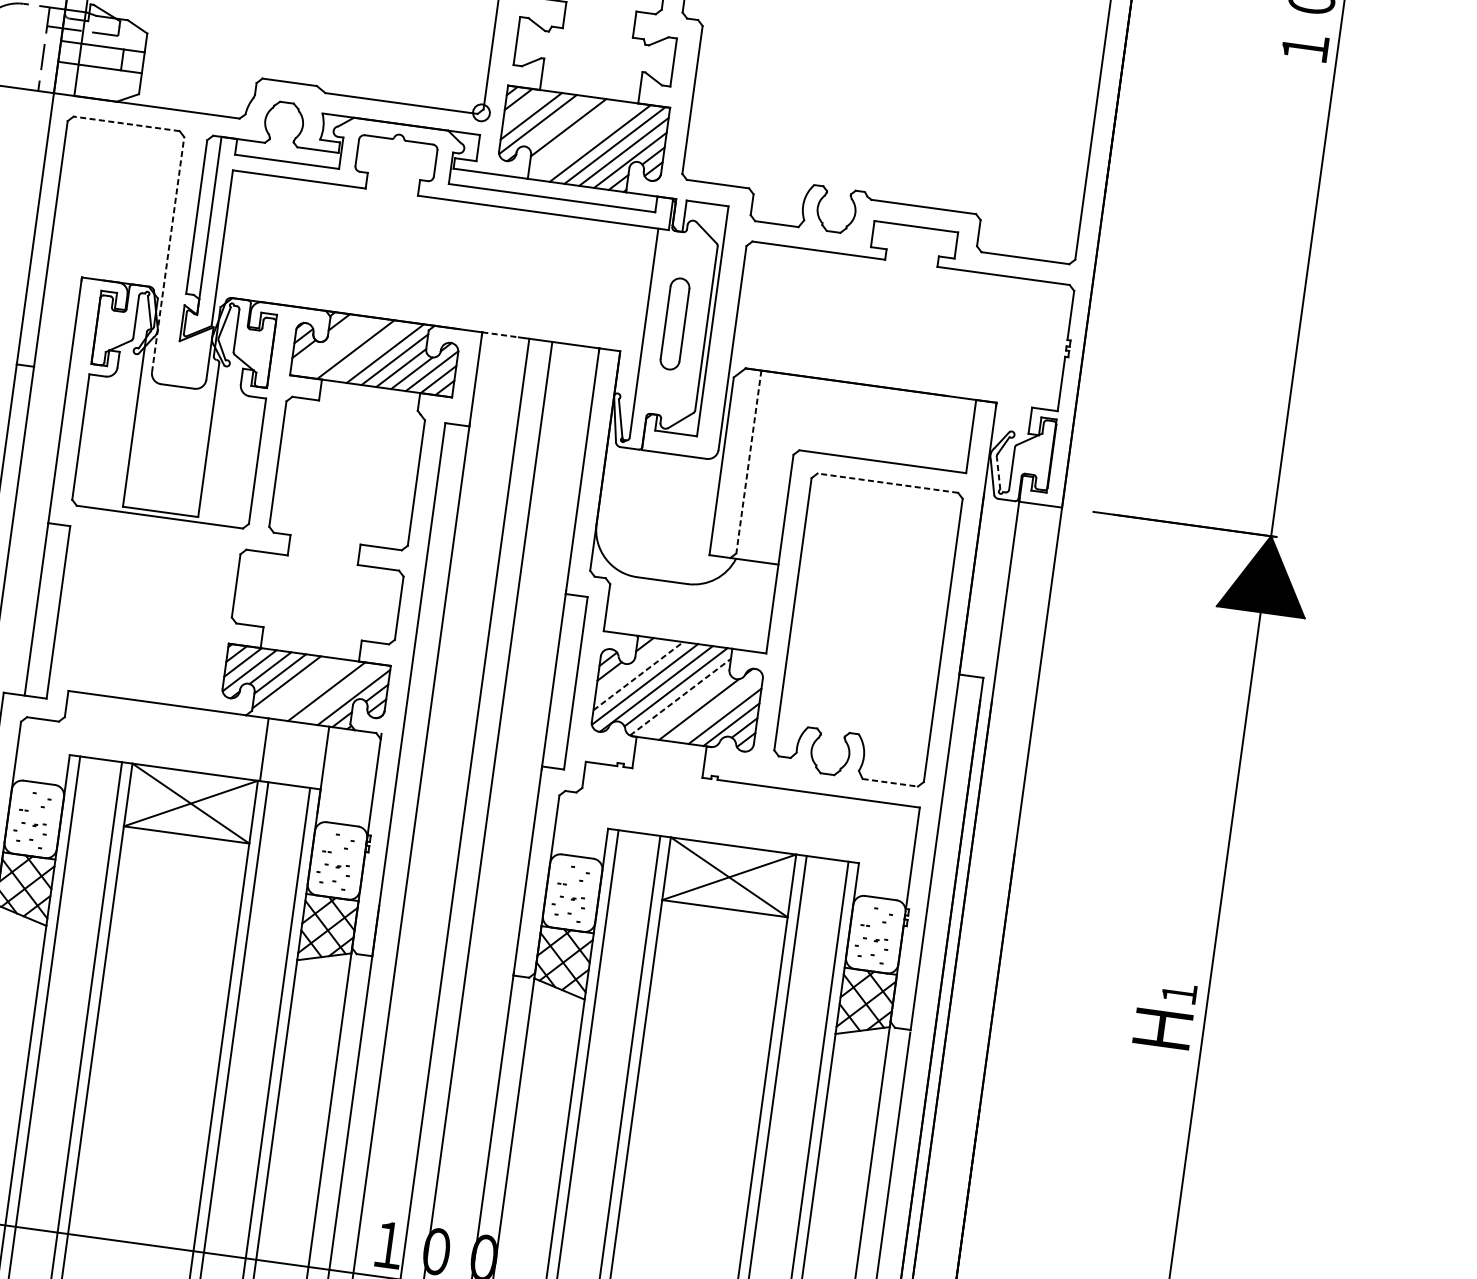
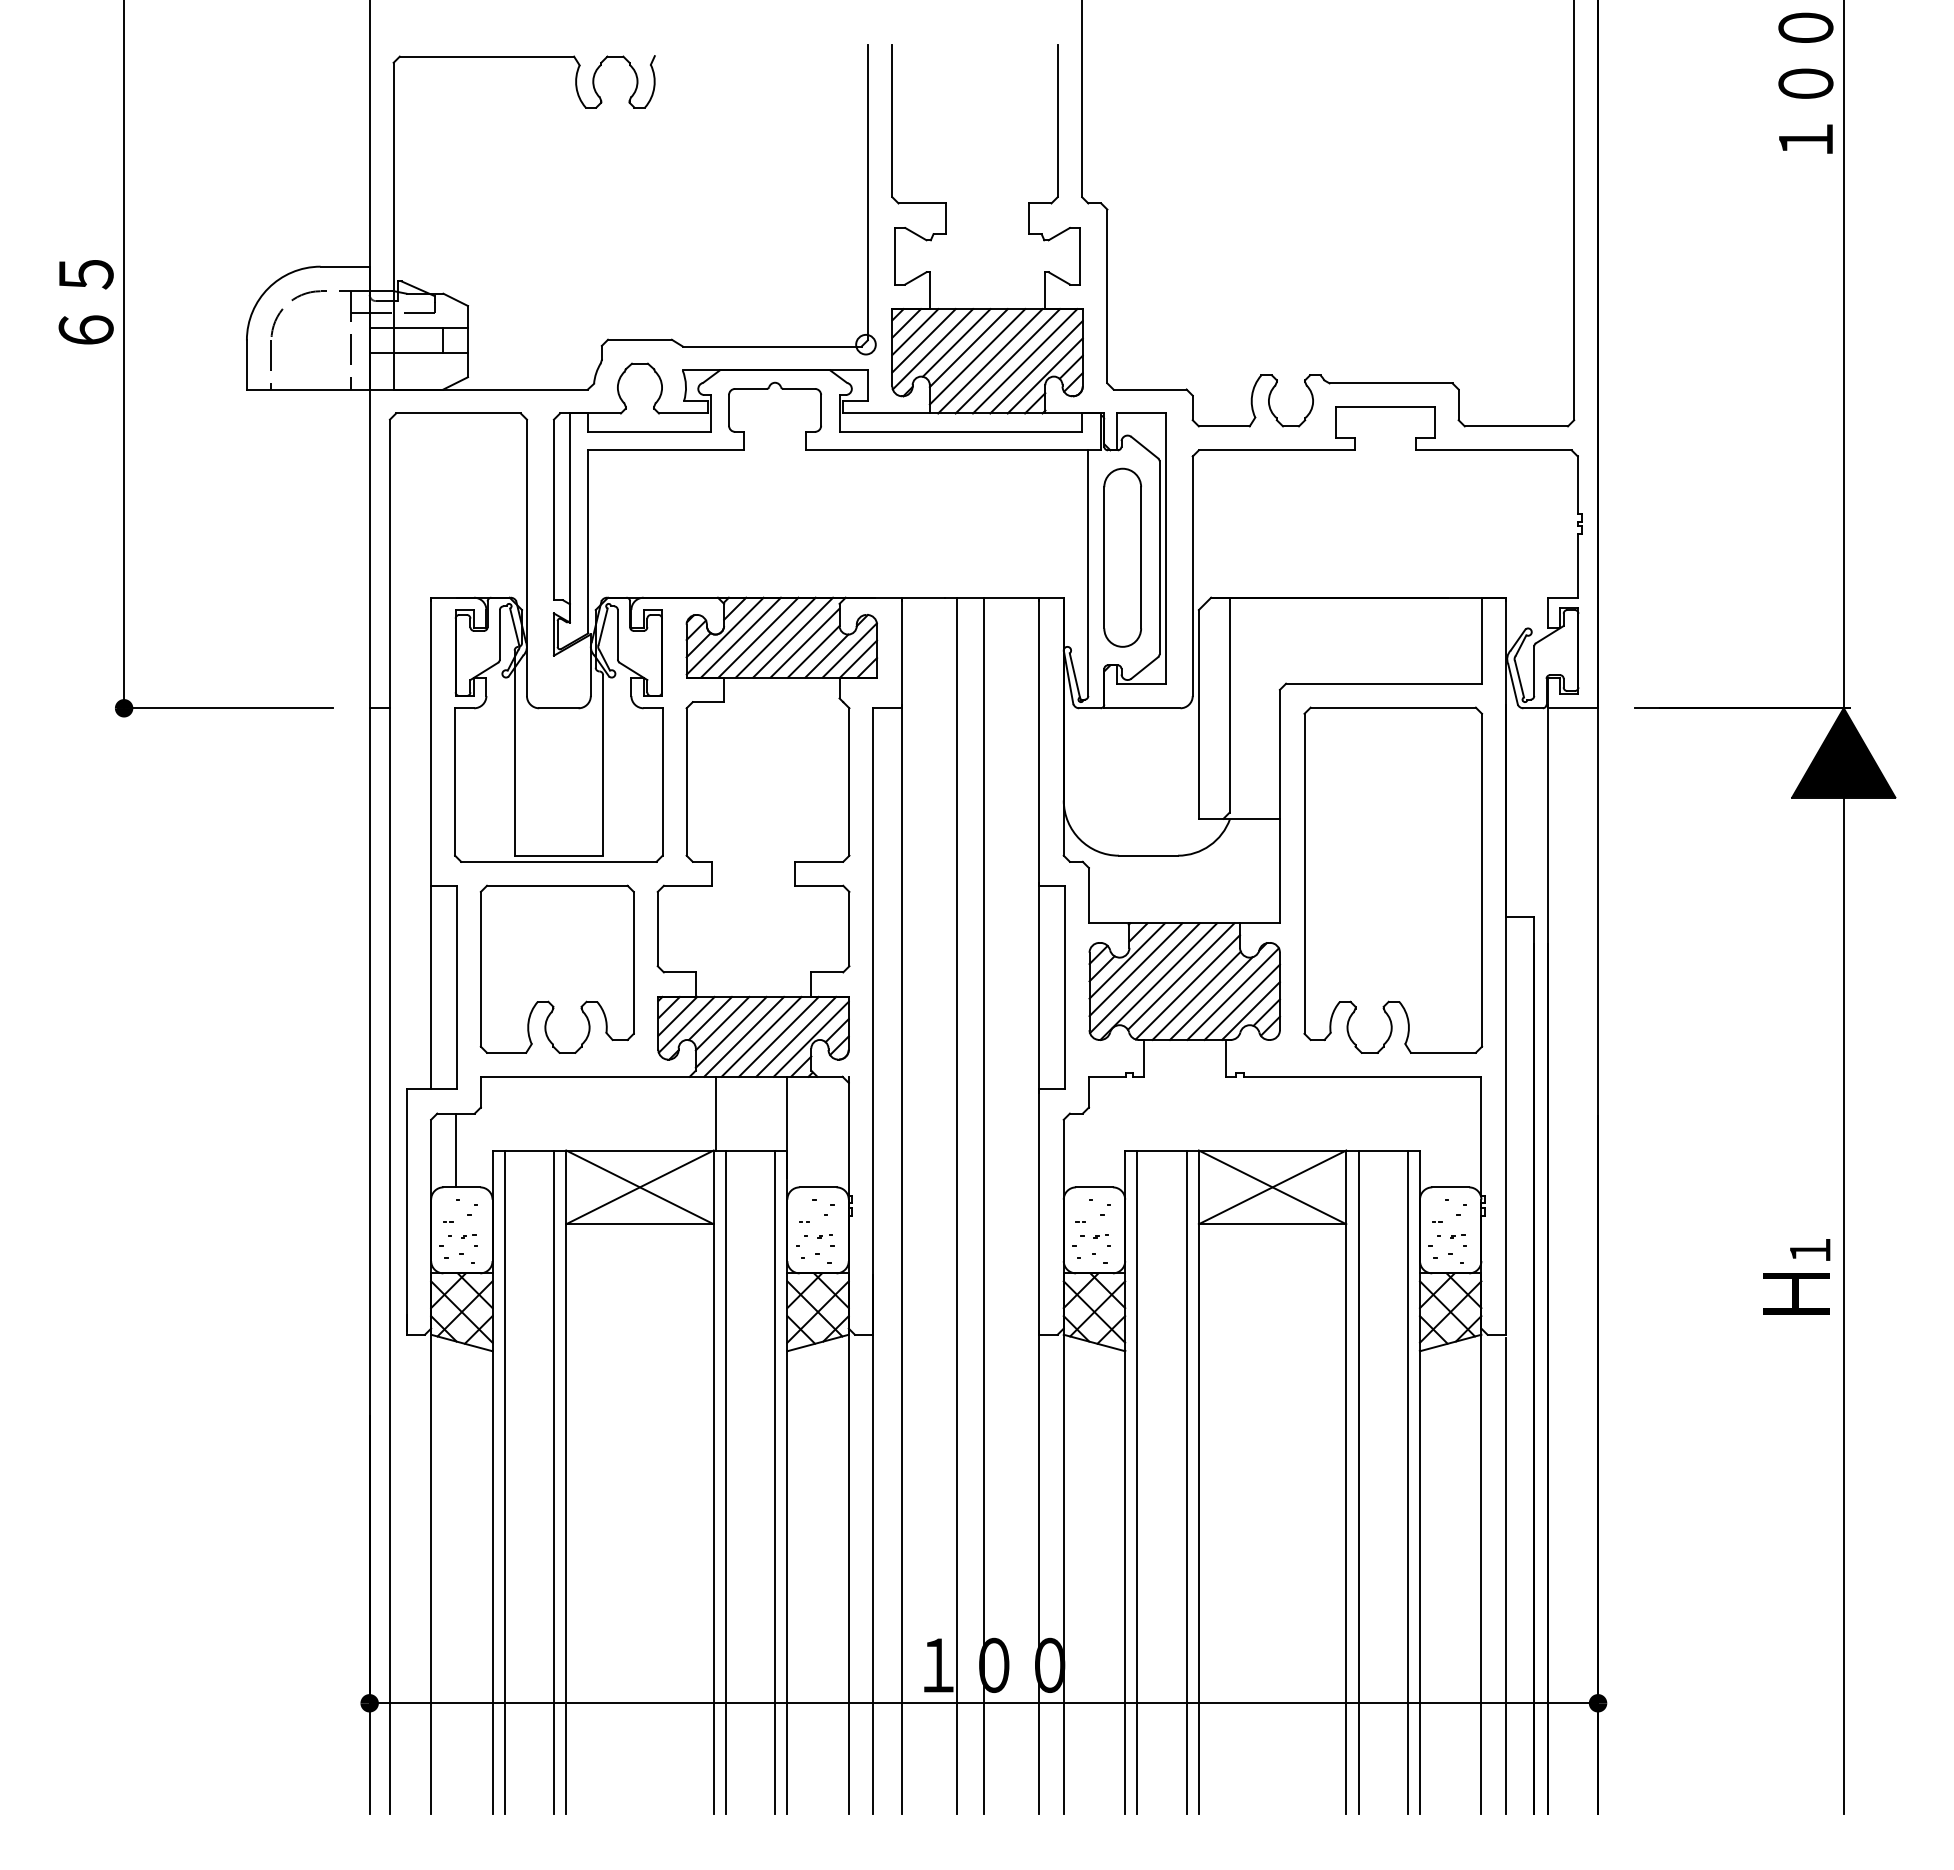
line: (525, 108) -> (915, 332), added
line: (558, 121) -> (956, 342), added
line: (125, 123) -> (457, 413), dashed -> solid
line: (575, 135) -> (977, 356), added
line: (585, 141) -> (990, 361), added
line: (167, 254) -> (526, 557), dashed -> solid
part: (674, 323) -> (1122, 557), size x1.67
line: (500, 334) -> (923, 597), dashed -> solid
line: (327, 343) -> (724, 635), added
line: (340, 347) -> (740, 637), added
line: (370, 351) -> (775, 637), added
line: (748, 462) -> (1229, 705), dashed -> solid
line: (998, 473) -> (1519, 679), dashed -> solid
line: (888, 483) -> (1393, 707), dashed -> solid
part: (145, 607) -> (556, 968), added
line: (632, 667) -> (1127, 960), added
line: (637, 675) -> (1135, 969), dashed -> solid
line: (297, 687) -> (744, 1036), added
line: (311, 689) -> (761, 1036), added
line: (341, 693) -> (796, 1036), added
line: (680, 697) -> (1187, 987), dashed -> solid
line: (686, 705) -> (1196, 995), added
line: (717, 707) -> (1232, 993), added
line: (38, 750) -> (455, 1150), added
line: (890, 782) -> (1443, 1052), dashed -> solid

